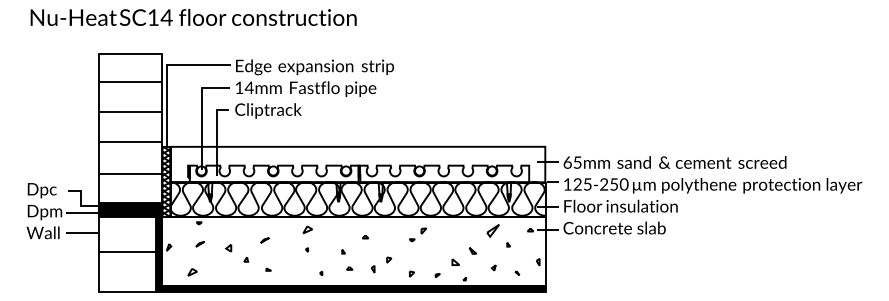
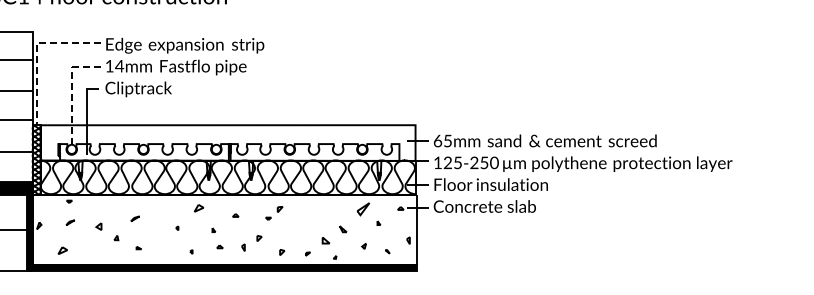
line: (166, 72) -> (36, 50), solid -> dashed
line: (202, 114) -> (72, 92), solid -> dashed
part: (307, 229) -> (198, 207), moved
part: (417, 234) -> (273, 212), moved

